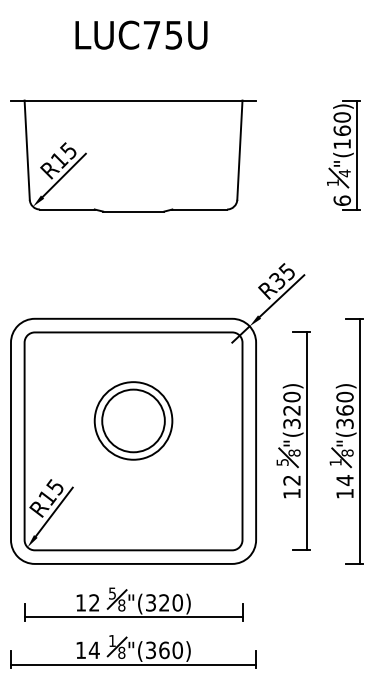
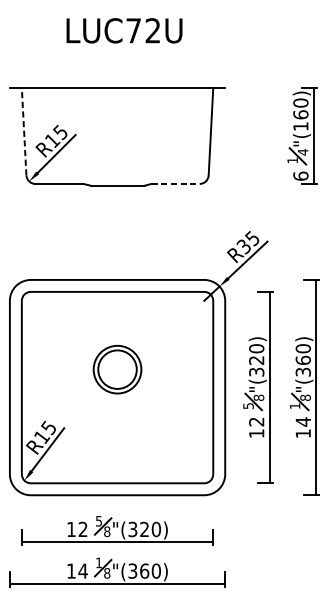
text: (173, 34) -> (152, 30), LUC75U -> LUC72U
line: (27, 150) -> (24, 132), solid -> dashed
line: (200, 209) -> (176, 183), solid -> dashed
part: (133, 420) -> (117, 369), size x0.7

